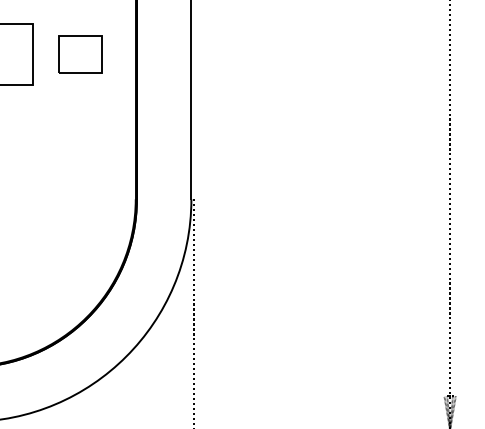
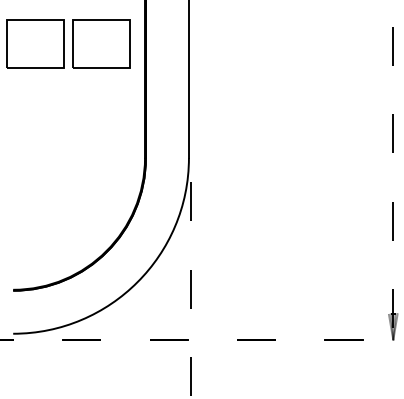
part: (80, 54) -> (101, 43), size x1.67

